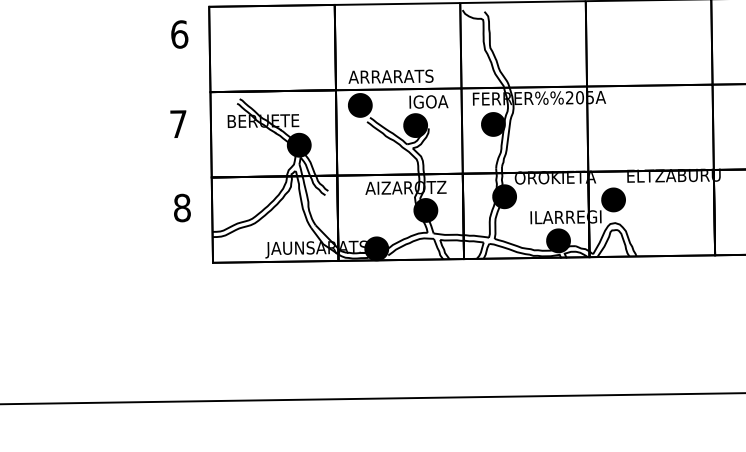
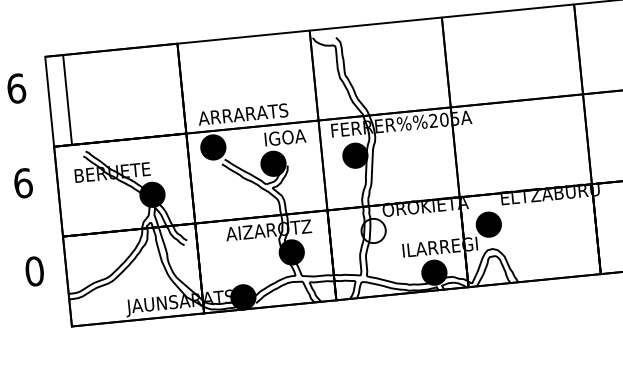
line: (209, 49) -> (67, 100), moved
text: (178, 124) -> (23, 183), 7 -> 6
fill: (504, 196) -> (373, 230), removed
text: (181, 208) -> (33, 271), 8 -> 0

